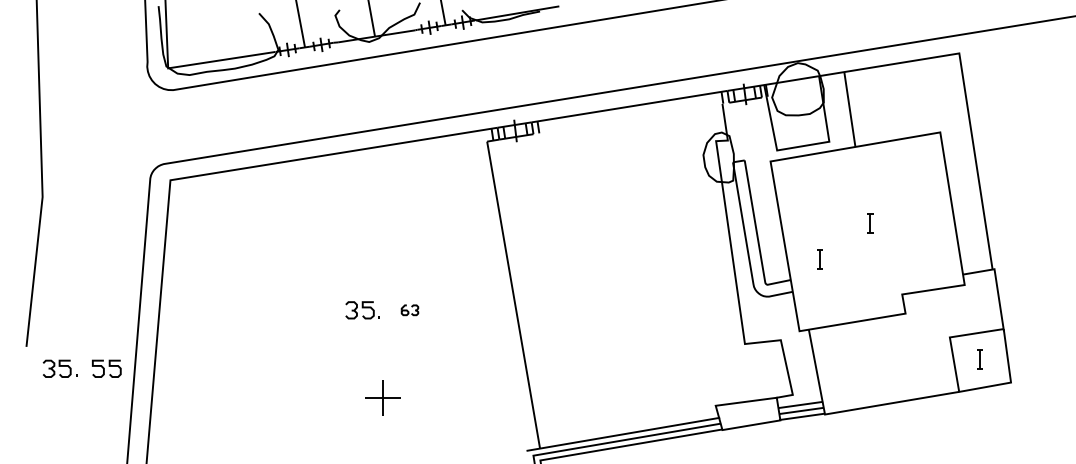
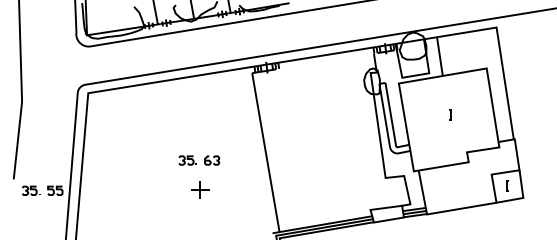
line: (820, 258) -> (424, 133), removed
part: (410, 310) -> (212, 160), size x1.67
part: (383, 397) -> (200, 189), moved

